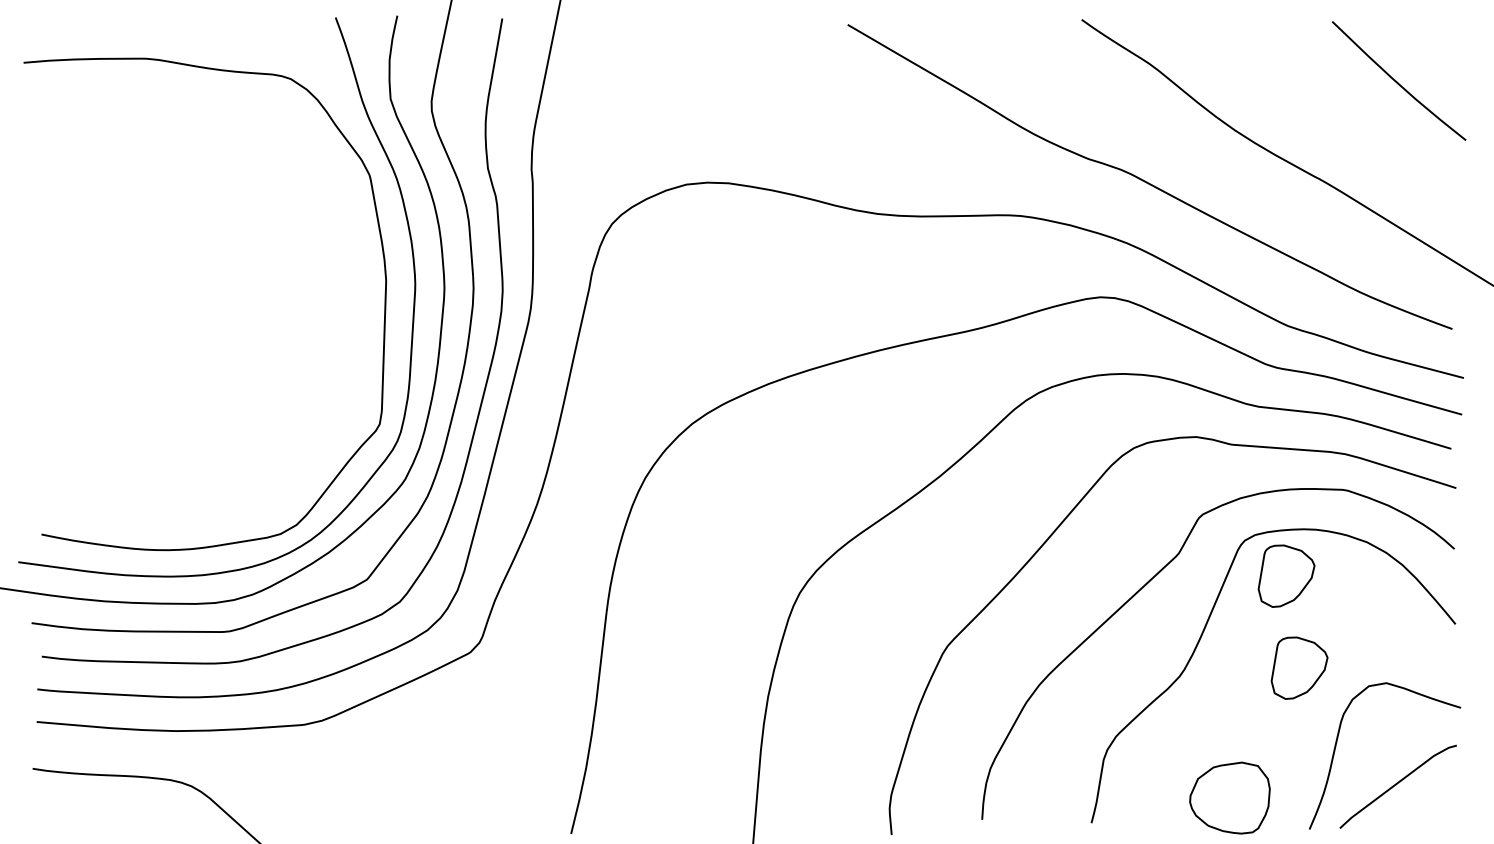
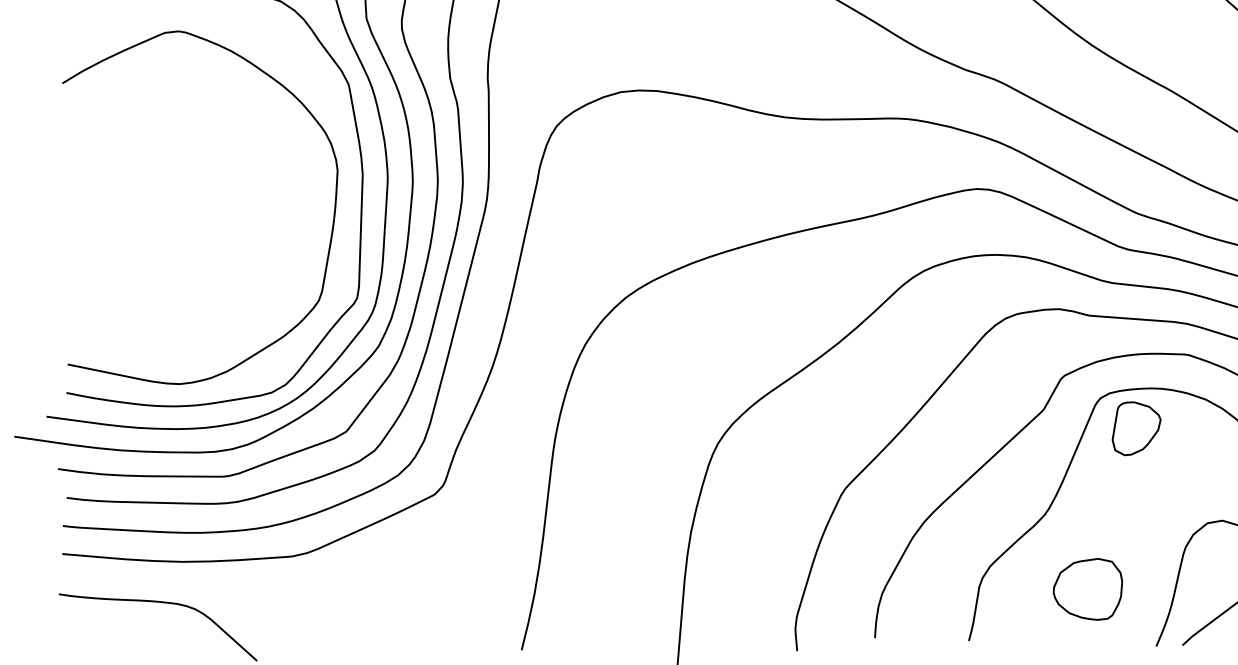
part: (350, 341) -> (332, 227), added
part: (1299, 667) -> (1147, 507), removed
part: (1229, 797) -> (1087, 588), moved

